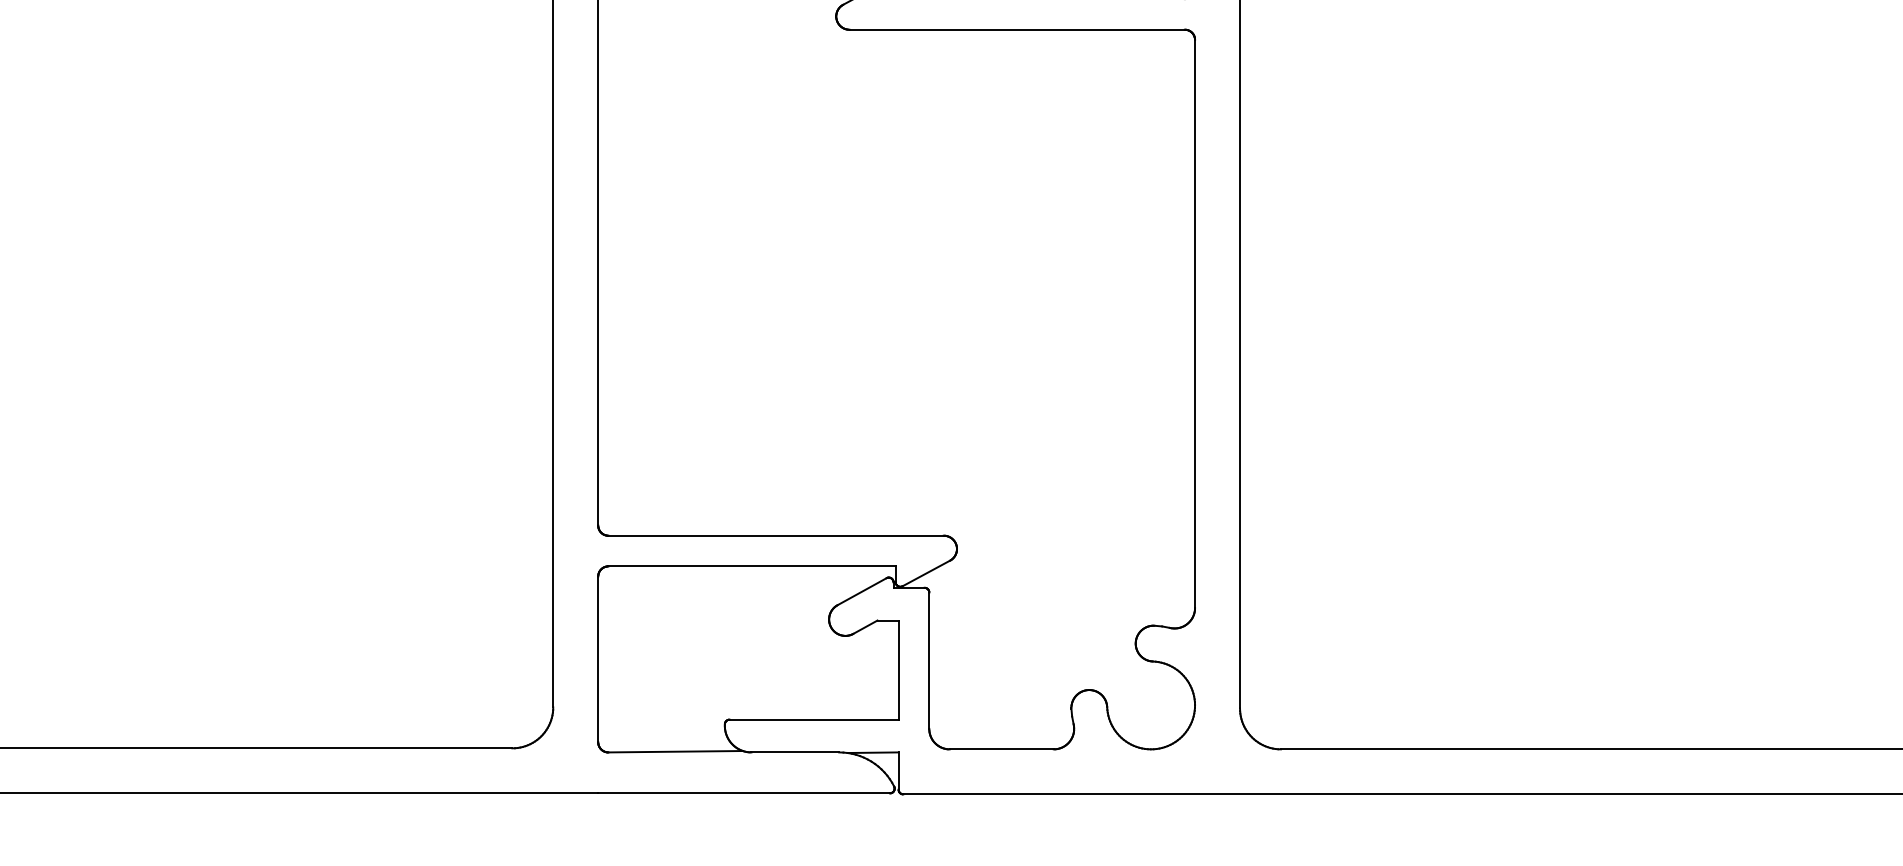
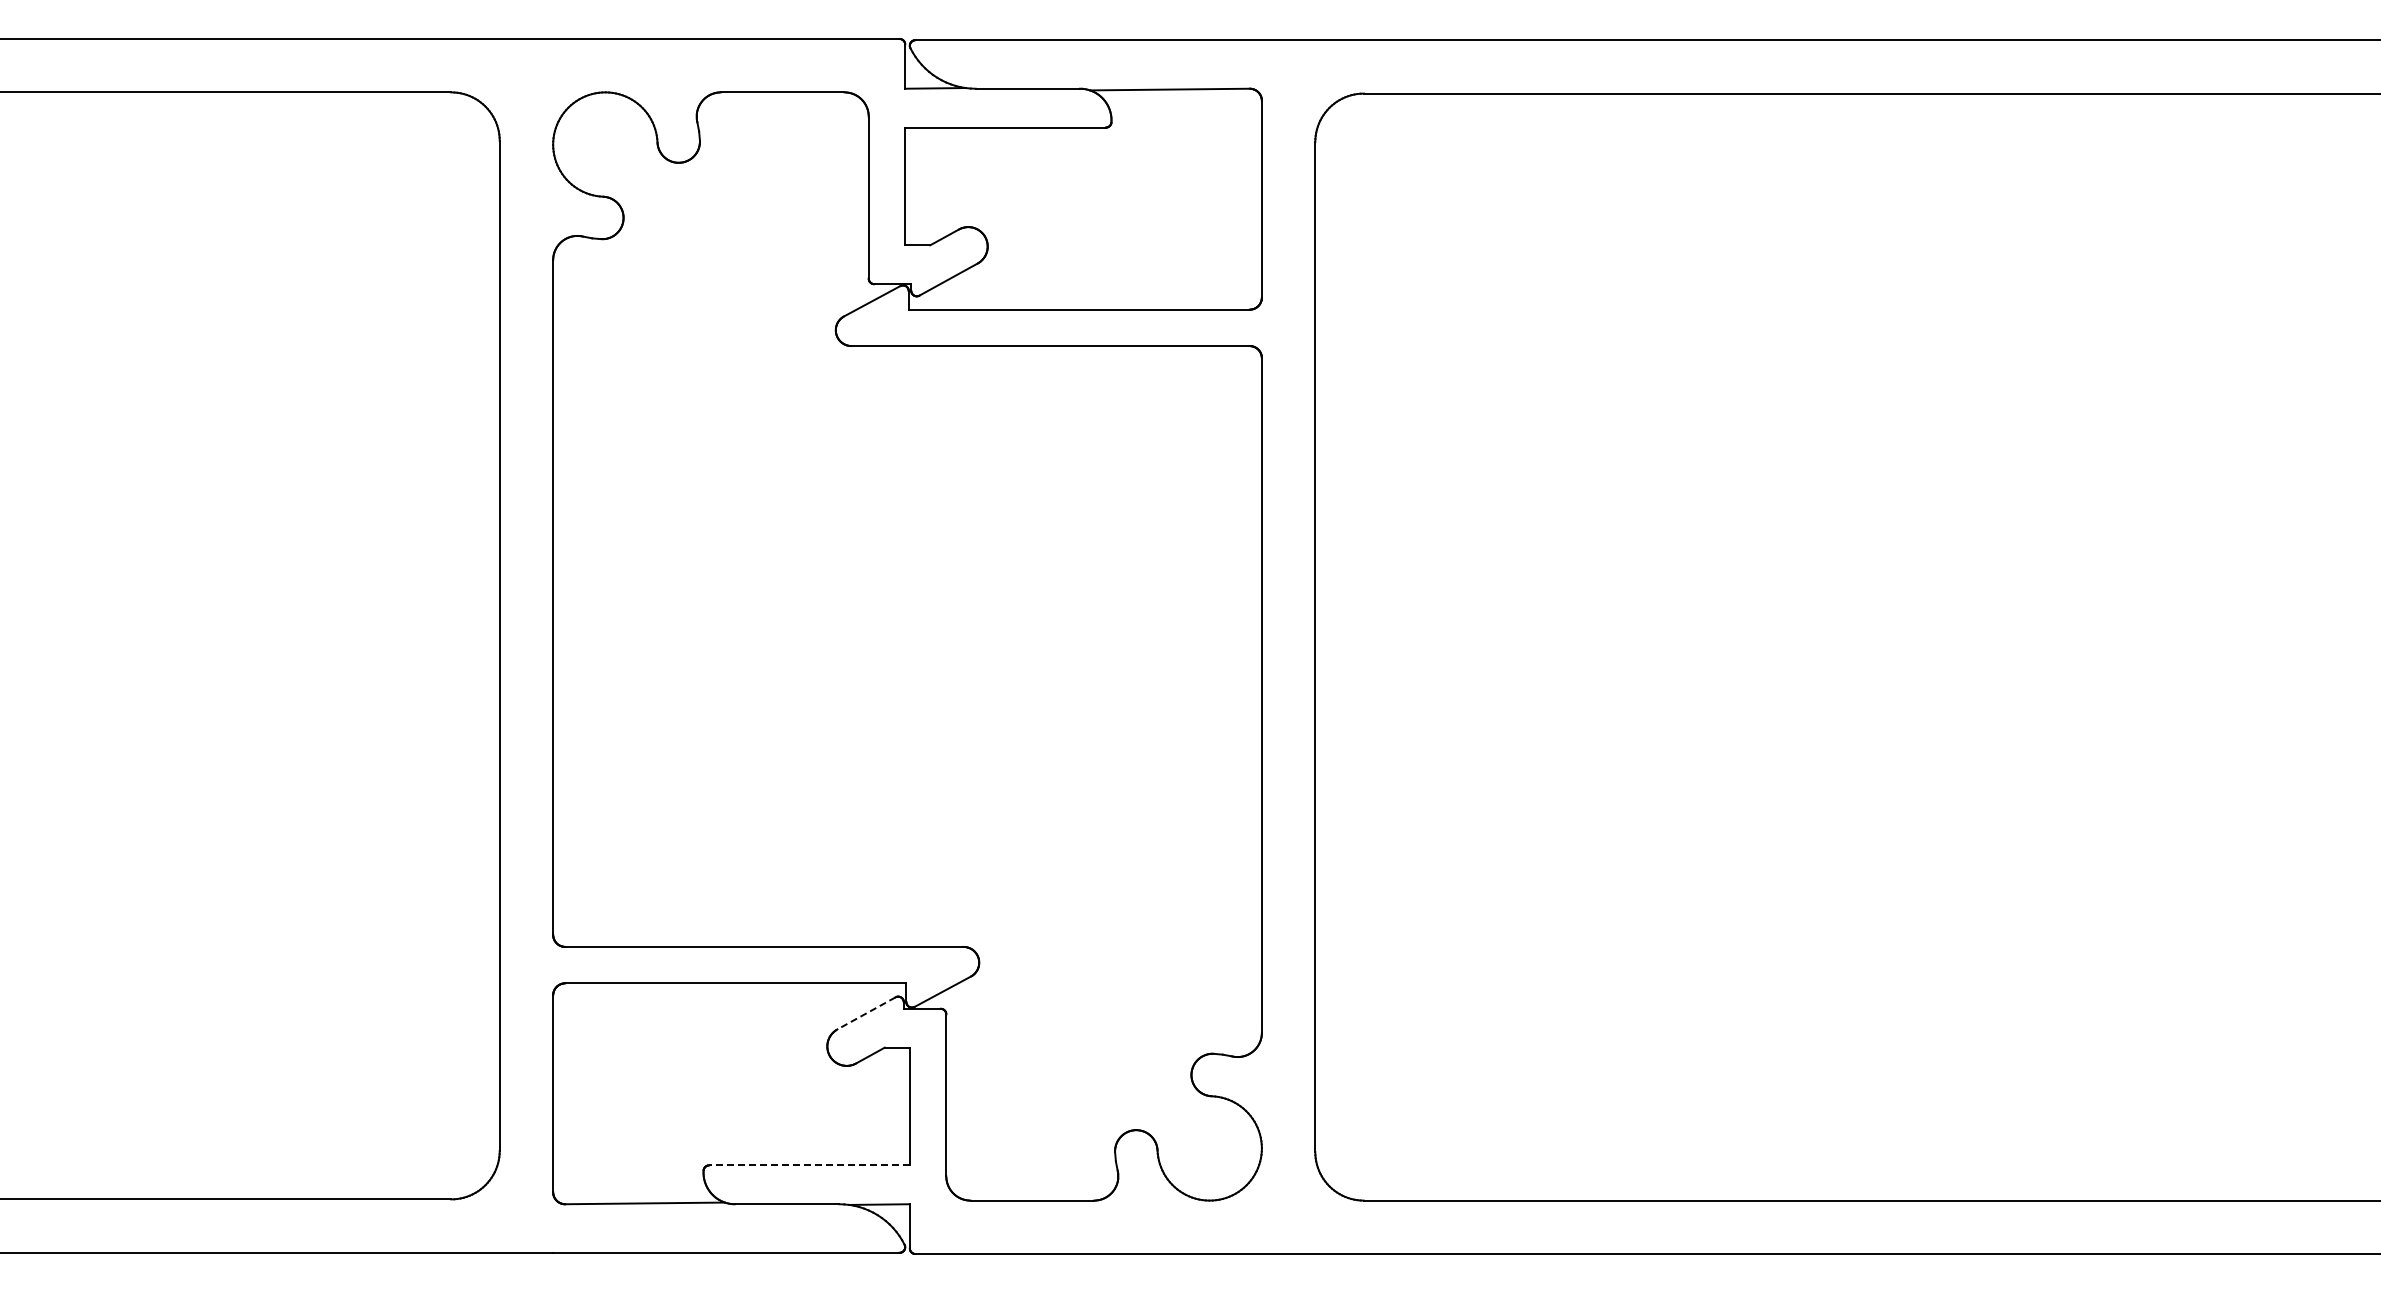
line: (862, 591) -> (866, 1013), solid -> dashed
line: (814, 719) -> (809, 1165), solid -> dashed

